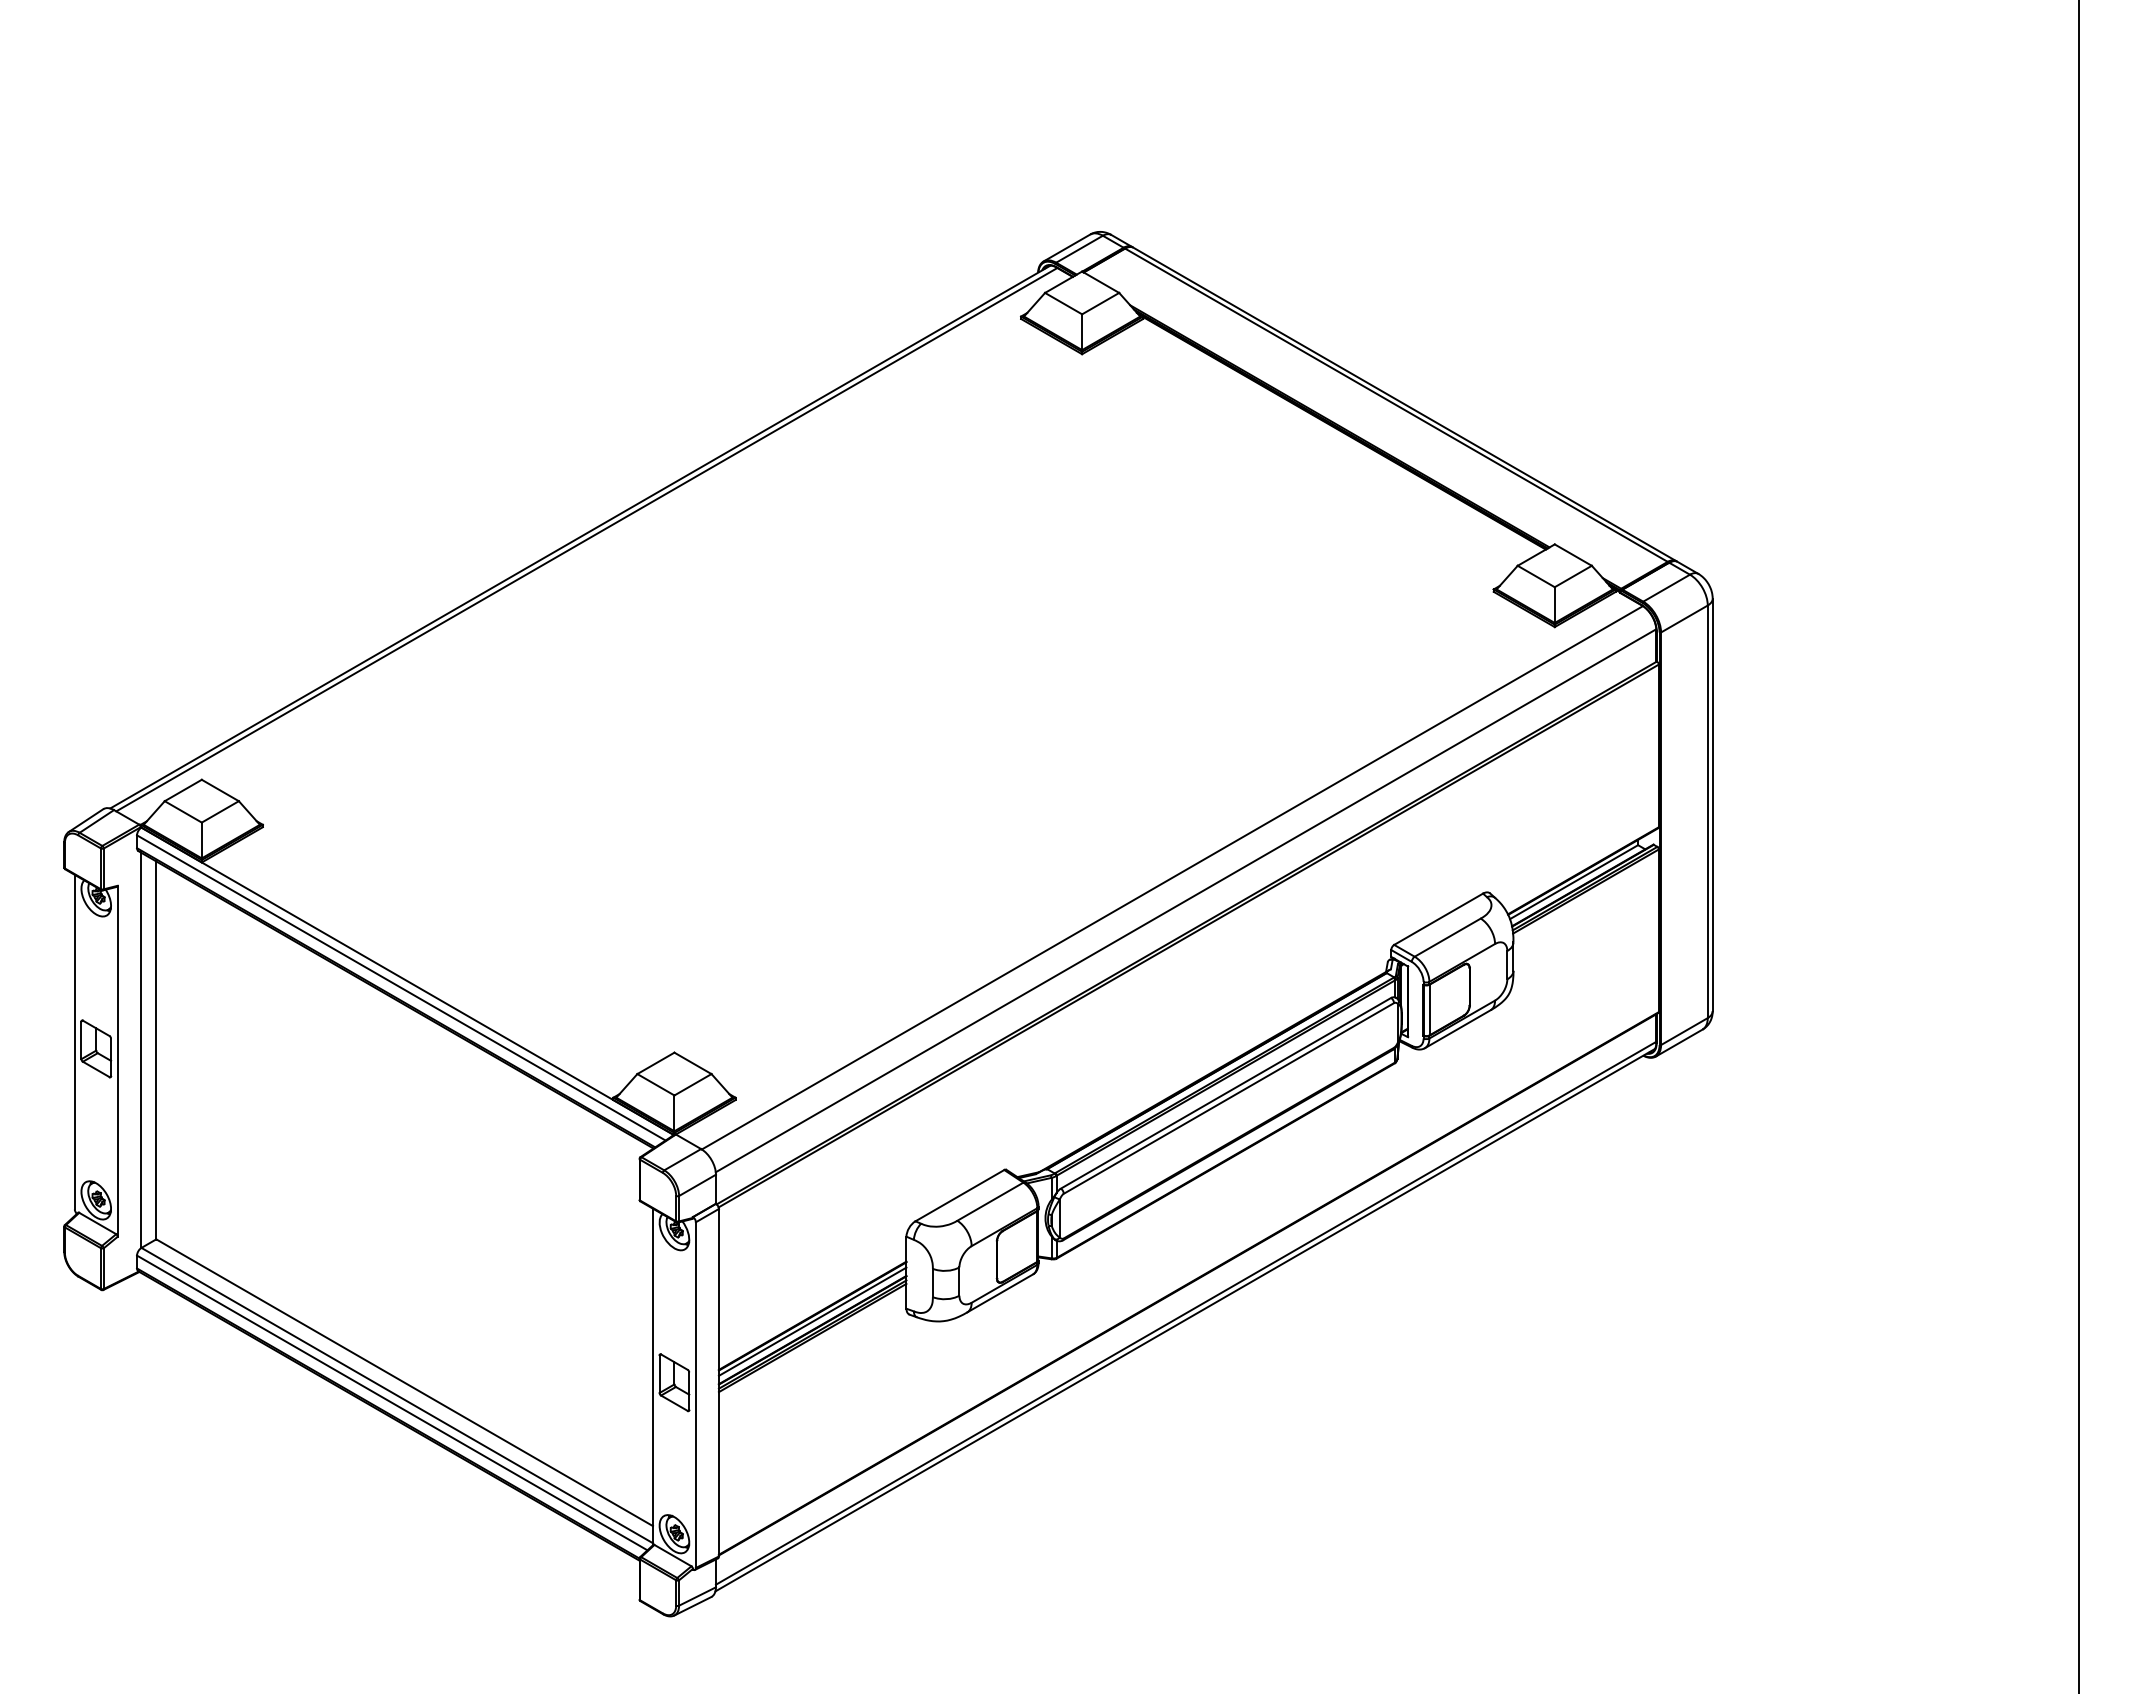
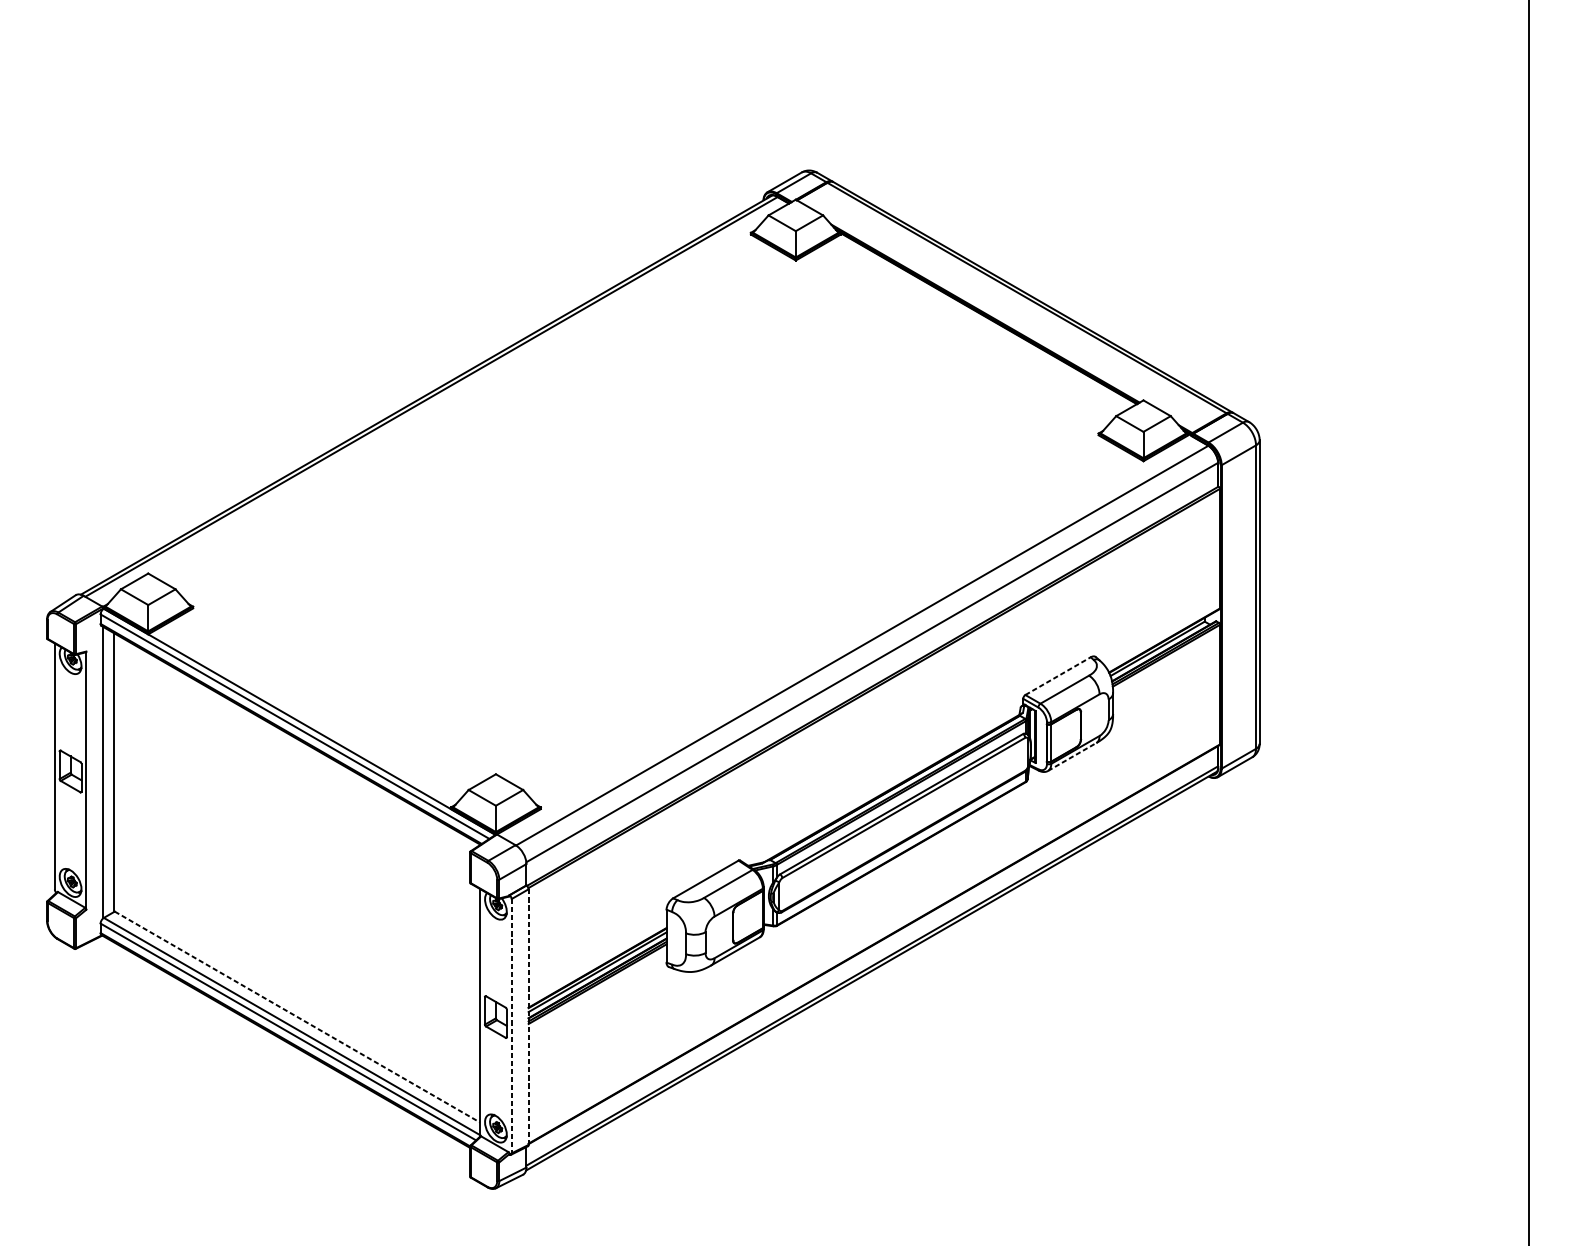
line: (1439, 919) -> (1058, 676), solid -> dashed
line: (1457, 1029) -> (1071, 757), solid -> dashed
line: (404, 1382) -> (297, 1016), solid -> dashed
line: (718, 1382) -> (528, 1016), solid -> dashed
line: (695, 1395) -> (511, 1026), solid -> dashed

